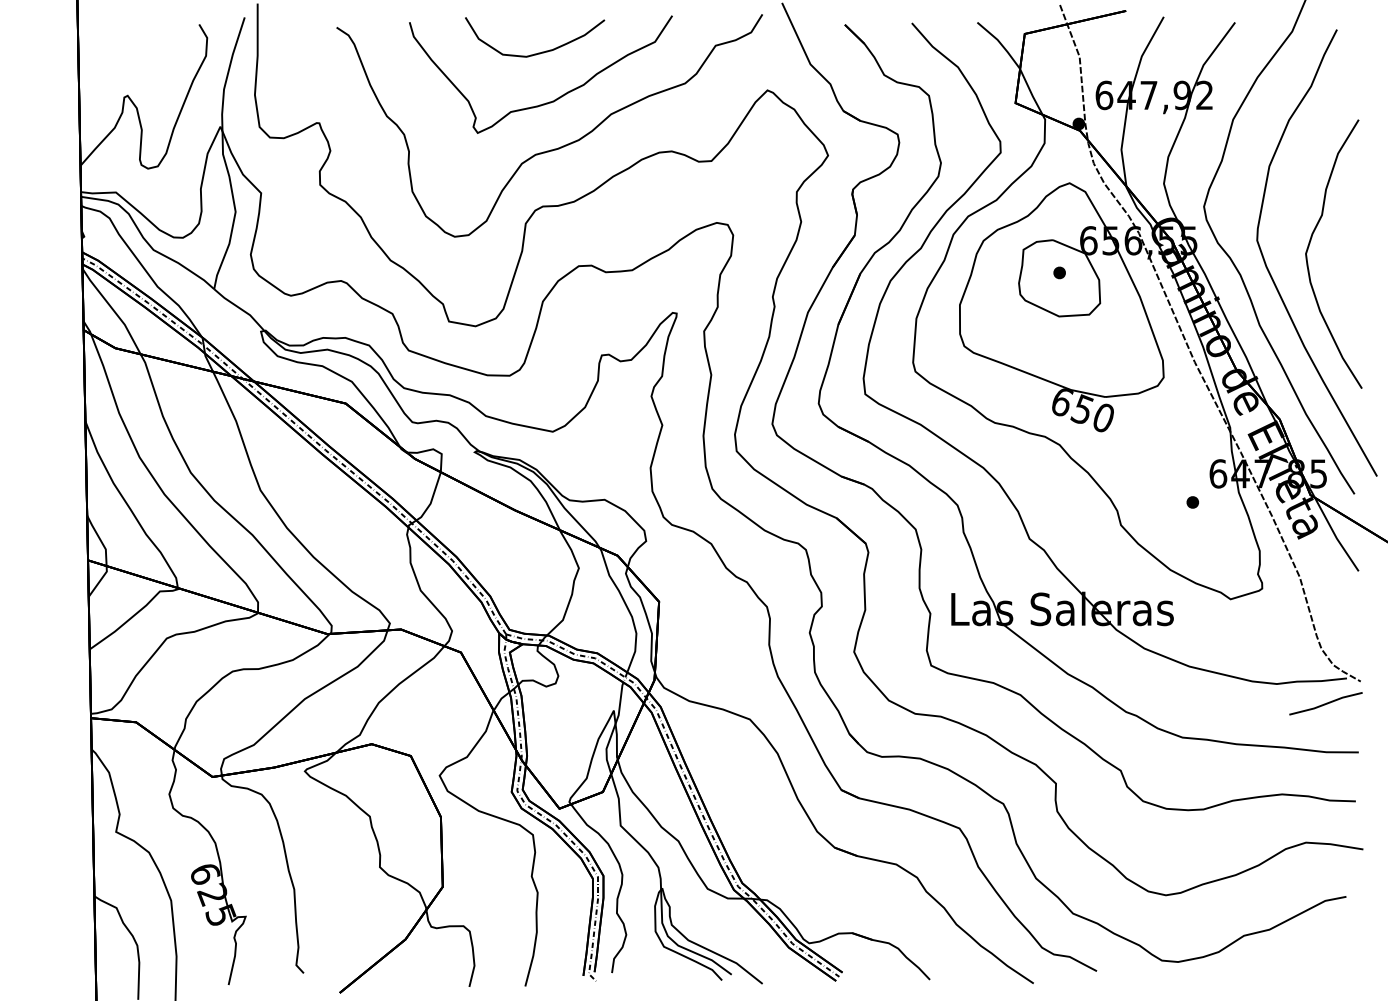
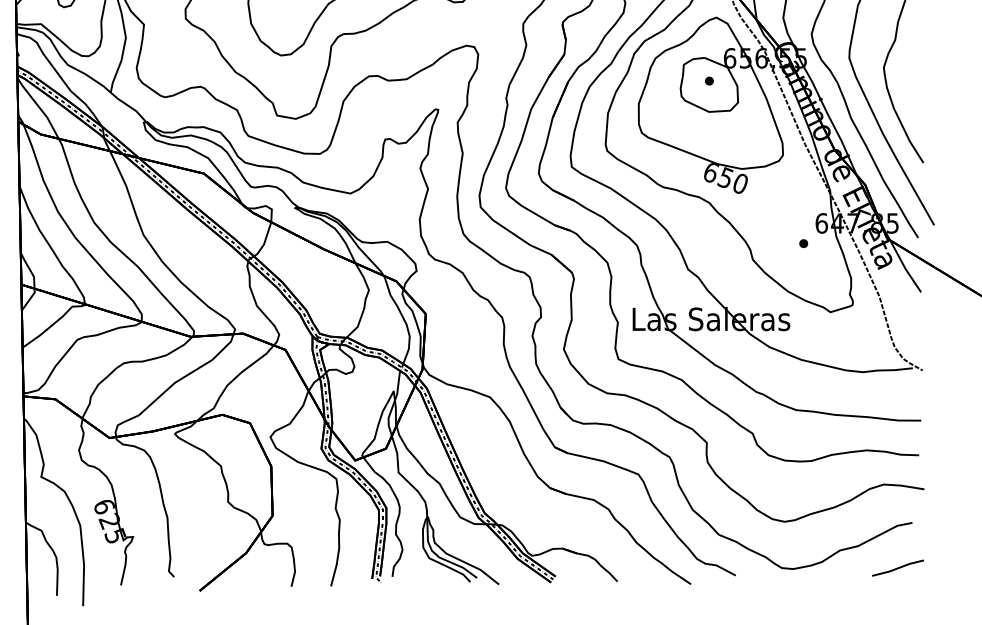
line: (1325, 703) -> (897, 567), moved

